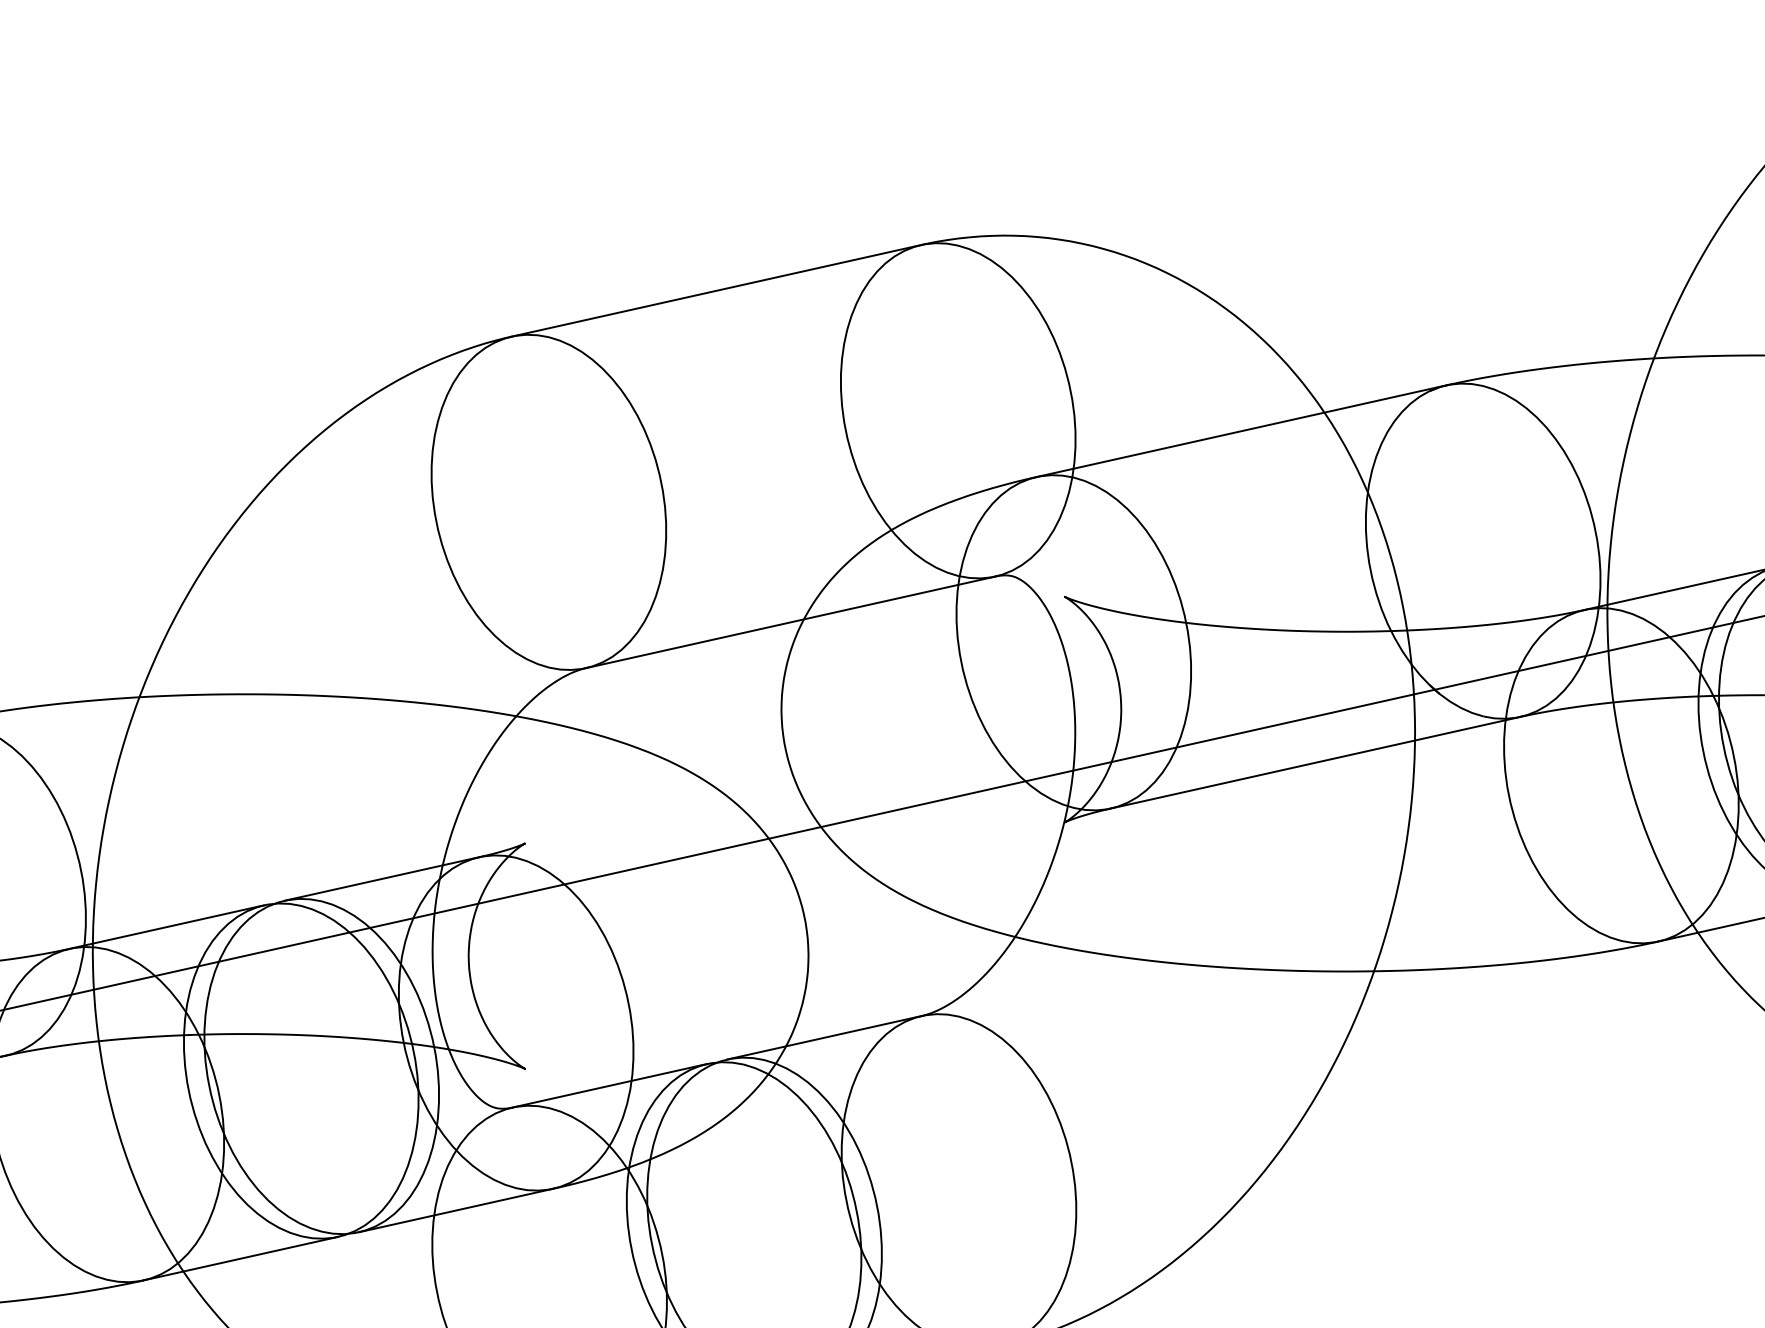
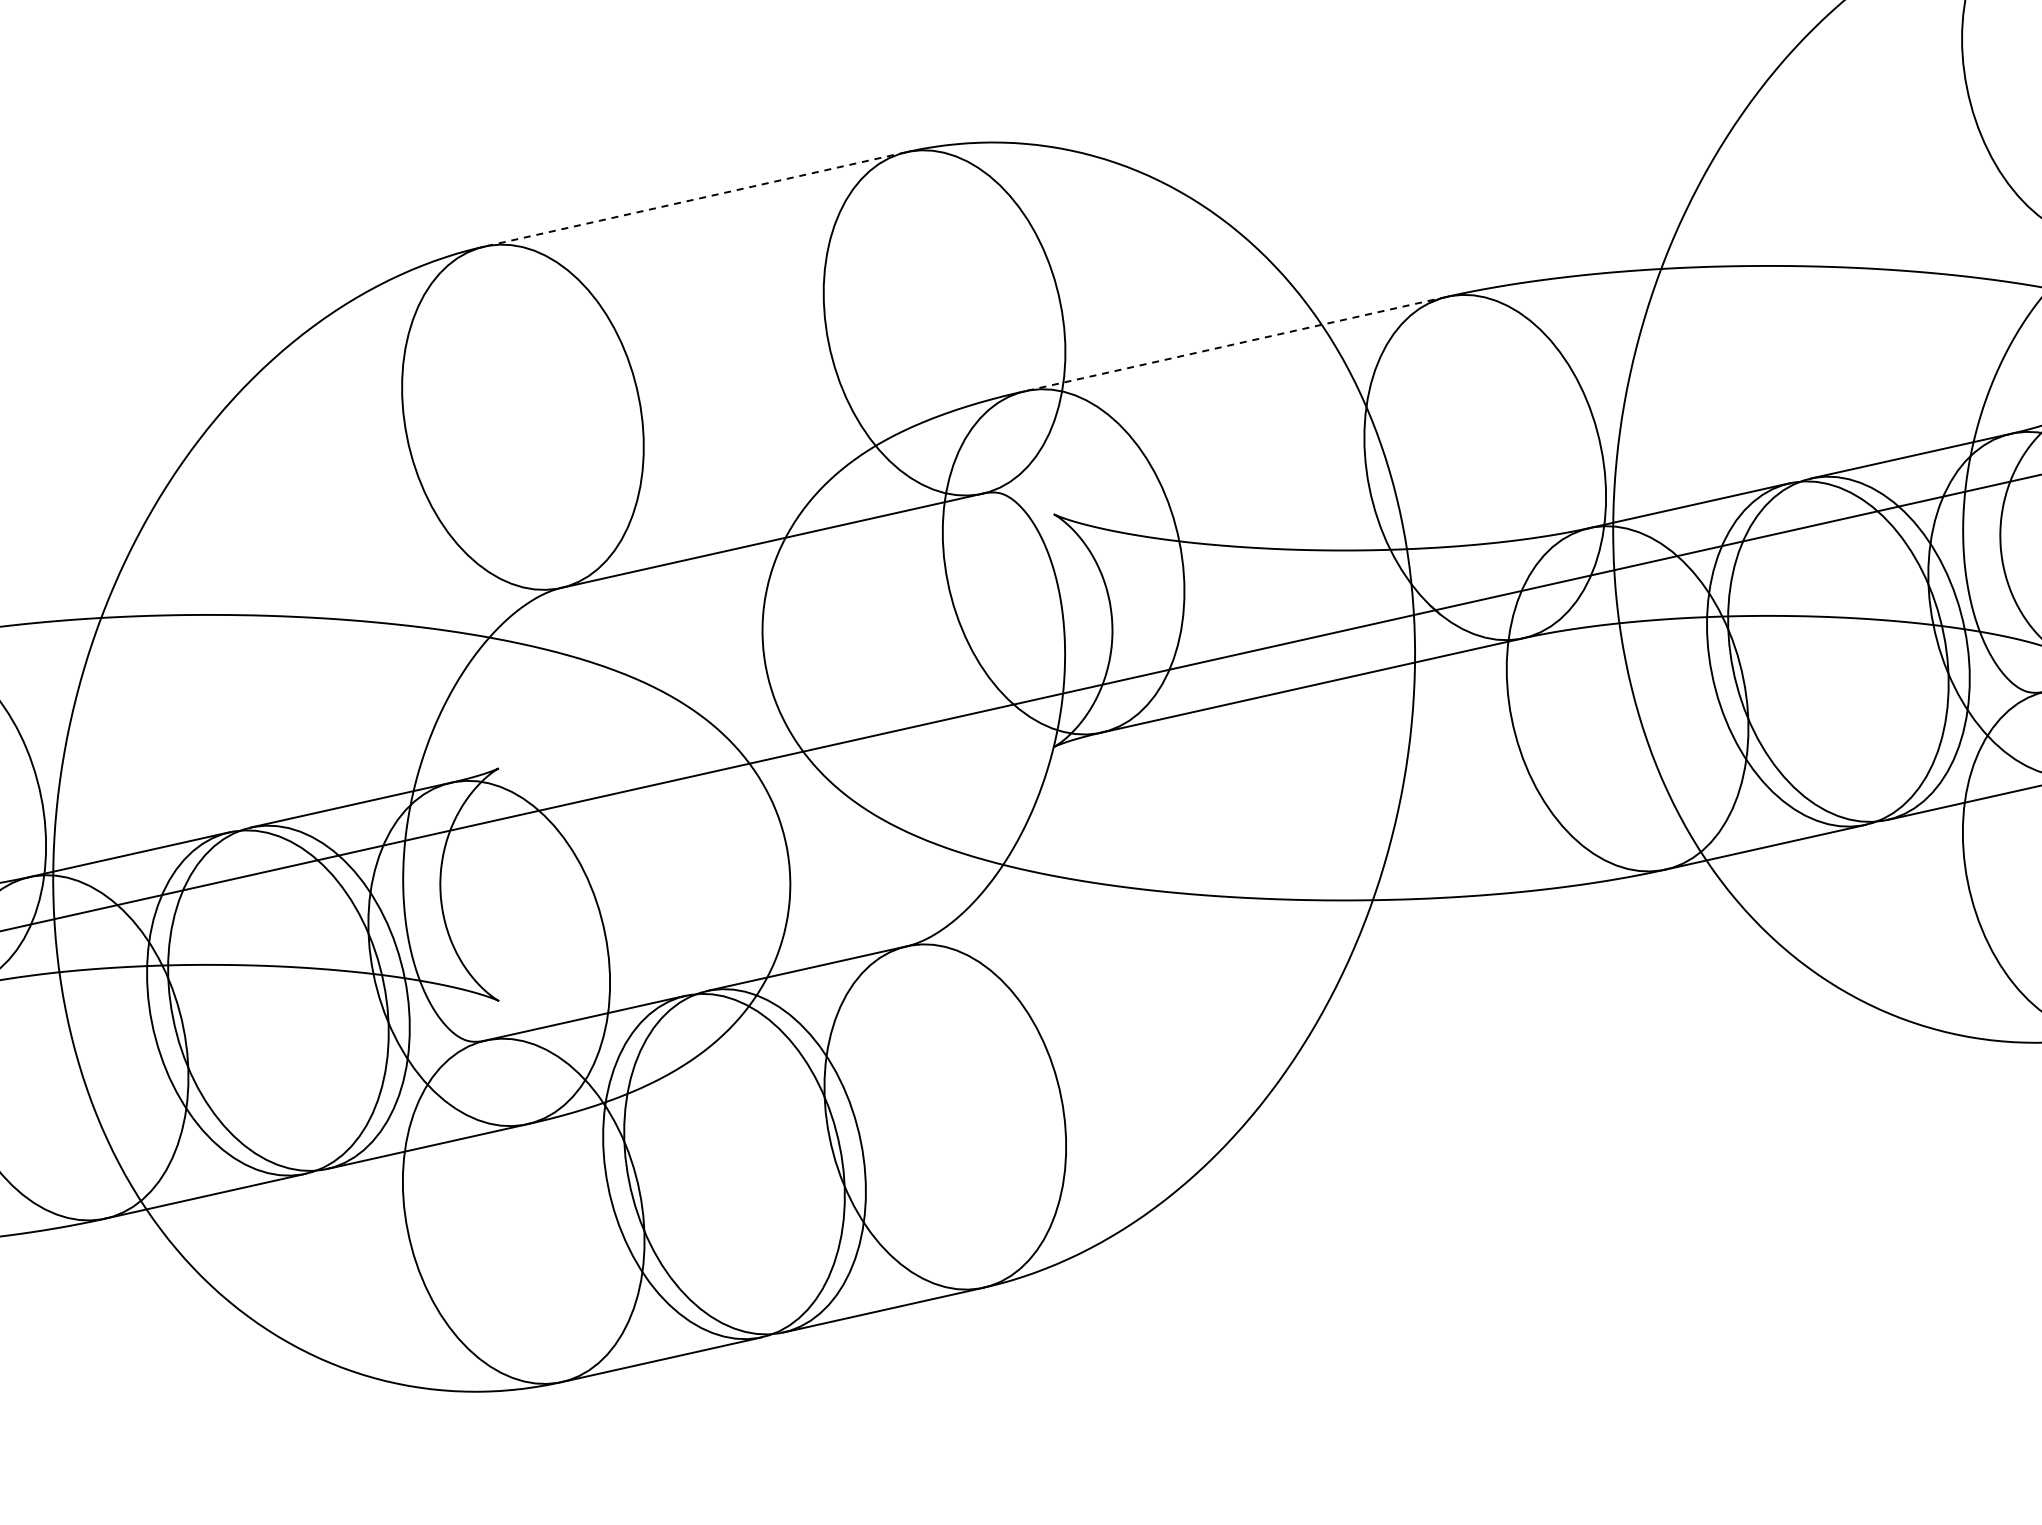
line: (716, 290) -> (695, 199), solid -> dashed
line: (1241, 430) -> (1236, 343), solid -> dashed

